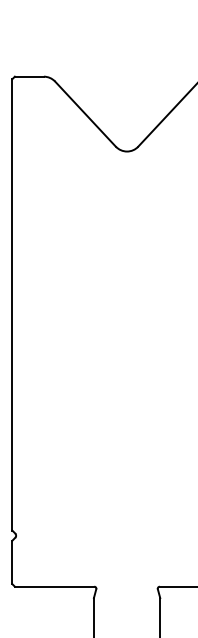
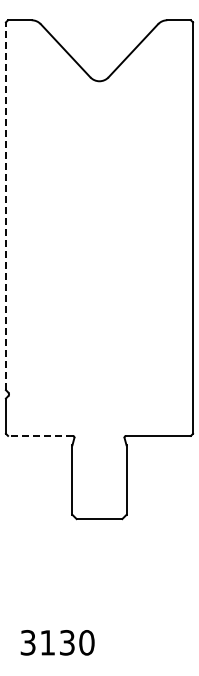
line: (11, 305) -> (5, 206), solid -> dashed
line: (53, 586) -> (39, 435), solid -> dashed

